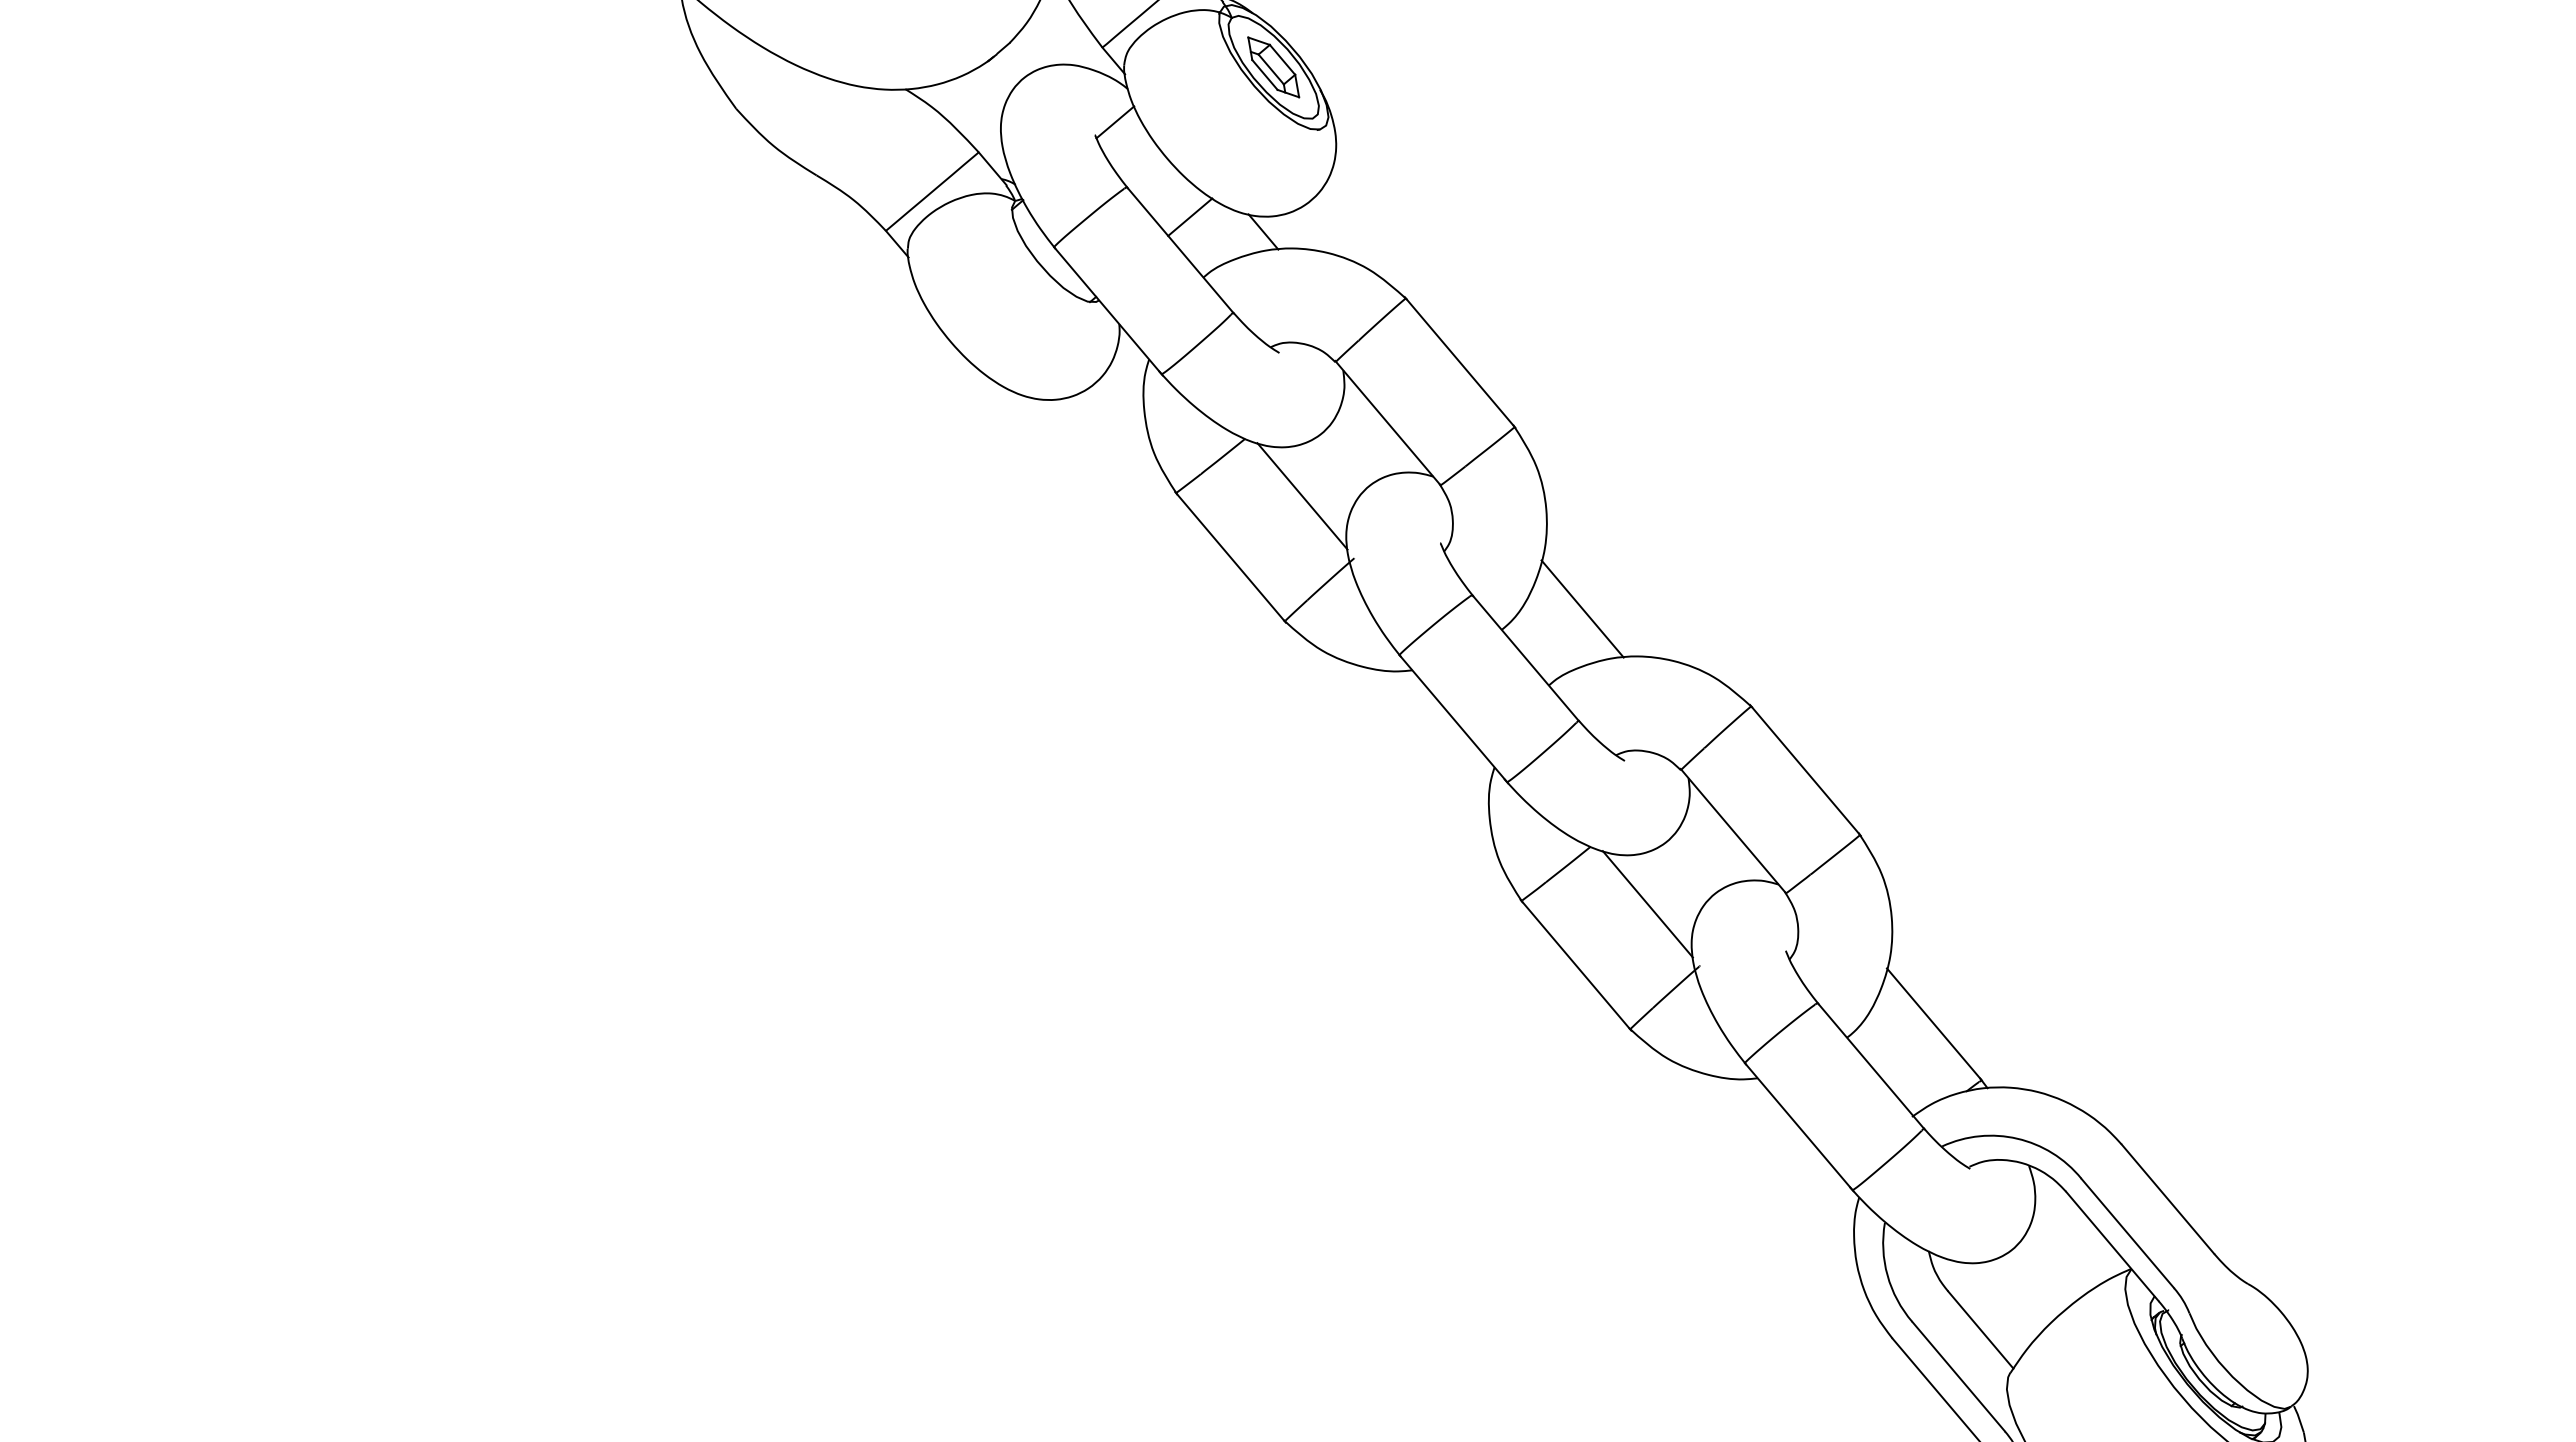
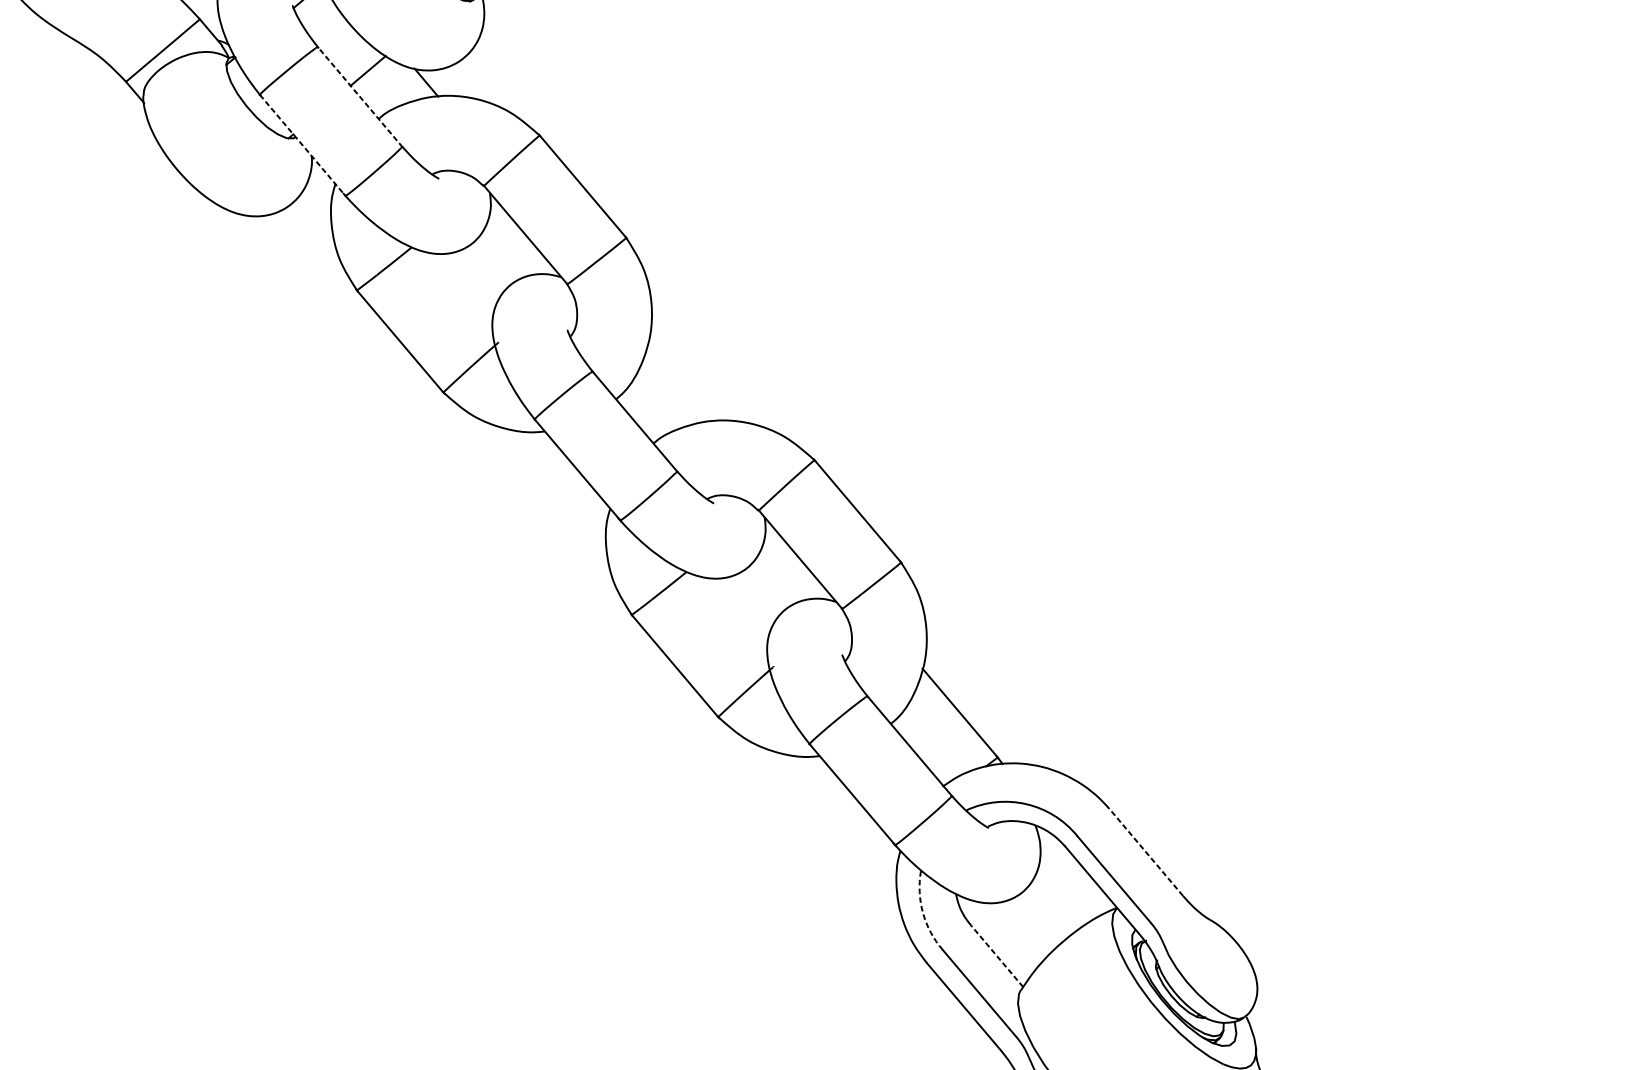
line: (1180, 250) -> (360, 97), solid -> dashed
line: (1108, 311) -> (303, 145), solid -> dashed
line: (1302, 496) -> (457, 293), removed
line: (1582, 608) -> (680, 382), removed
line: (1647, 904) -> (732, 617), removed
line: (2168, 1199) -> (1146, 852), solid -> dashed
arc: (1887, 1275) -> (922, 913), solid -> dashed
line: (1980, 1330) -> (996, 956), solid -> dashed

